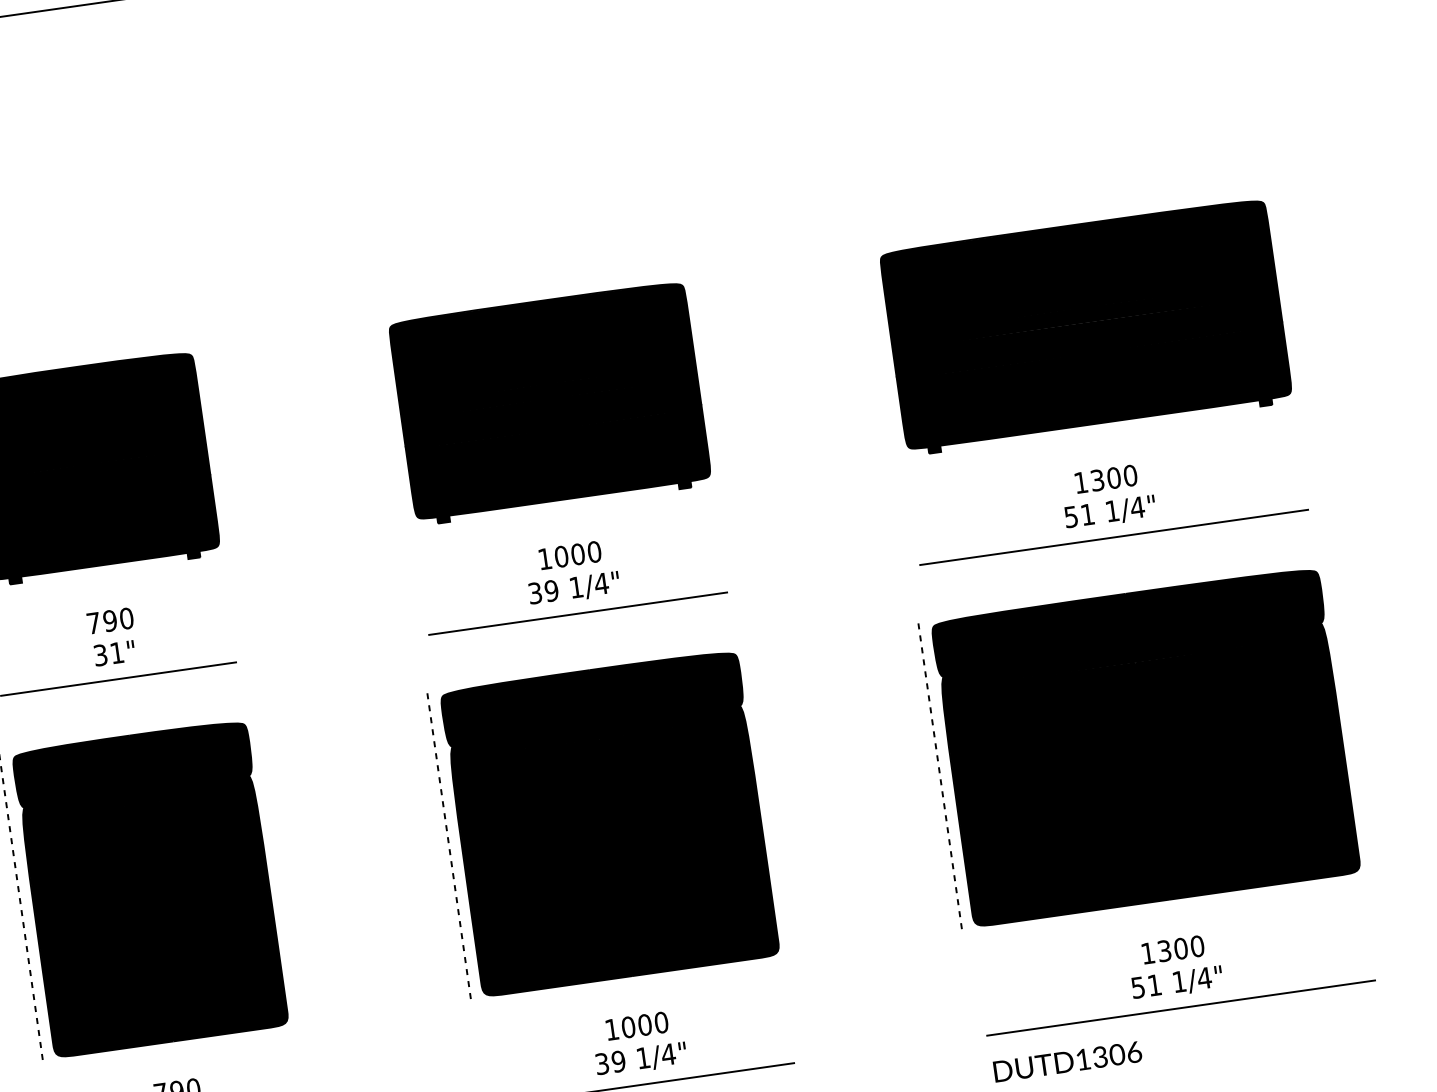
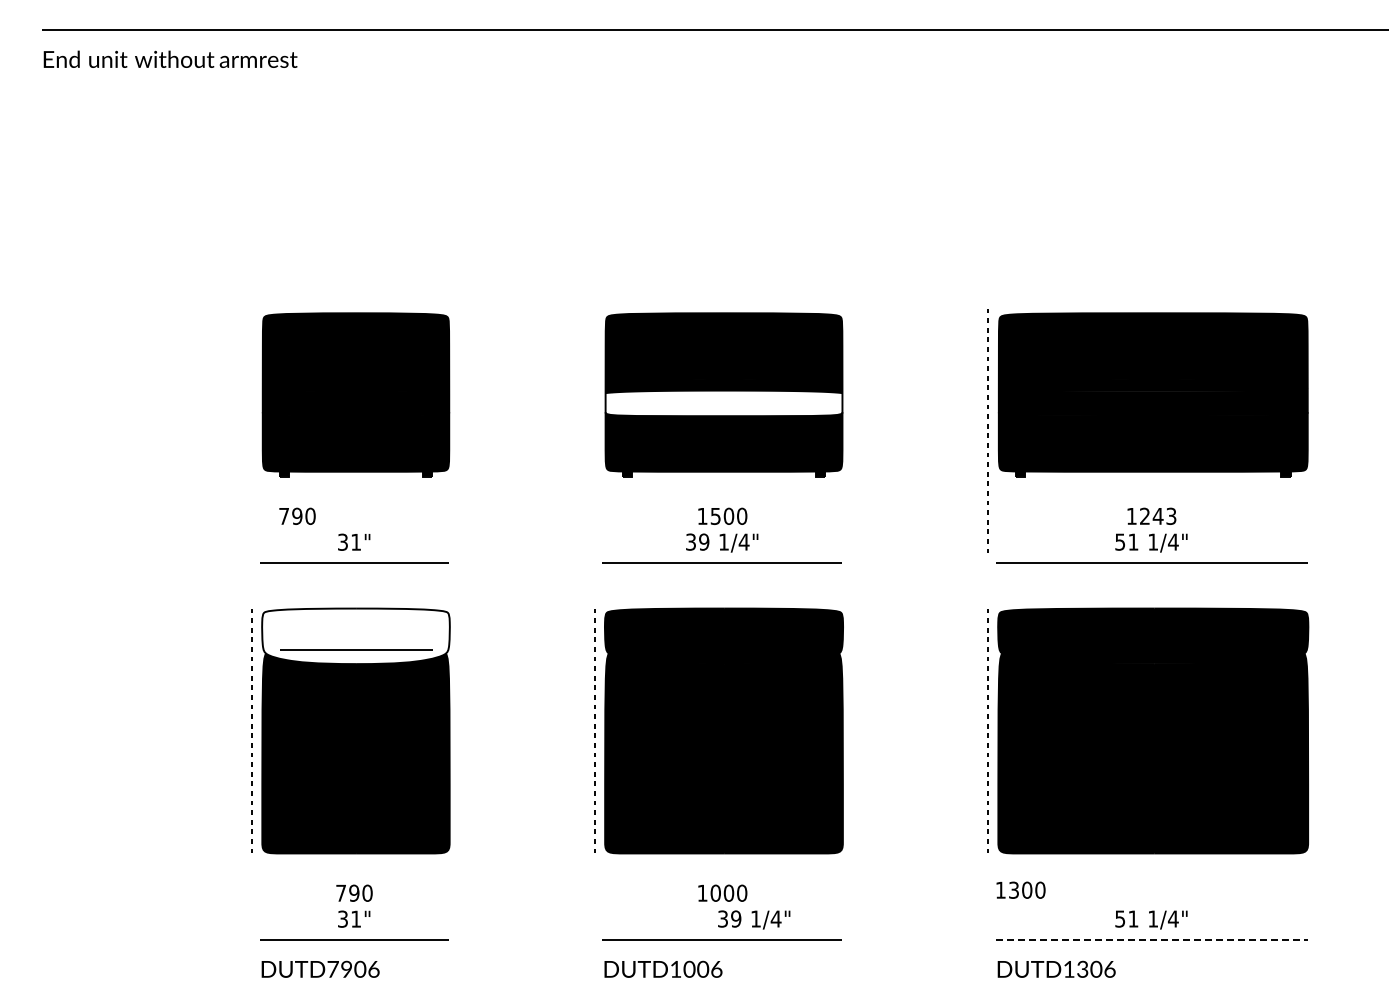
line: (885, 398) -> (987, 428), added
fill: (551, 414) -> (723, 403), removed
text: (1114, 476) -> (1158, 515), 1300 -> 1243
text: (561, 555) -> (715, 515), 1000 -> 1500
text: (110, 619) -> (297, 515), moved
fill: (133, 770) -> (355, 636), removed
text: (1172, 948) -> (1020, 889), moved
line: (1182, 1007) -> (1152, 939), solid -> dashed
text: (641, 1058) -> (754, 919), moved

